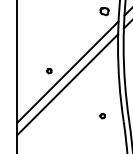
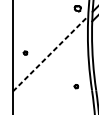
part: (48, 70) -> (24, 52), moved
line: (67, 72) -> (50, 54), solid -> dashed
line: (67, 84) -> (50, 63), removed

